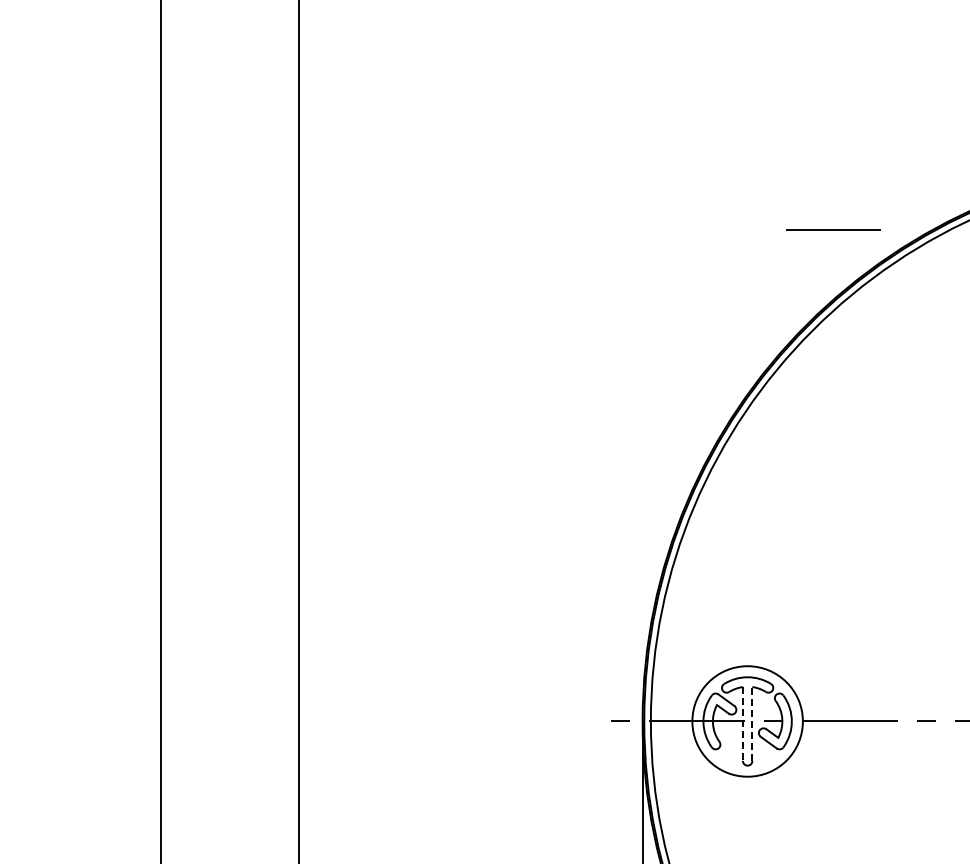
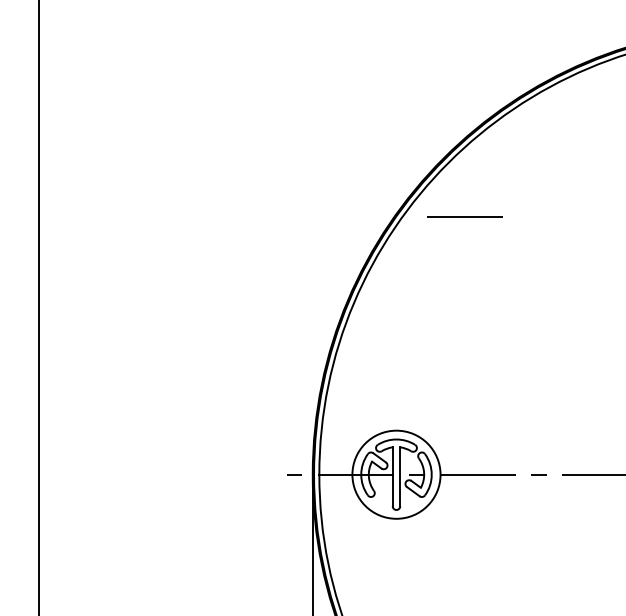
line: (833, 229) -> (464, 217), moved
line: (742, 724) -> (392, 477), dashed -> solid
line: (752, 724) -> (400, 477), dashed -> solid

